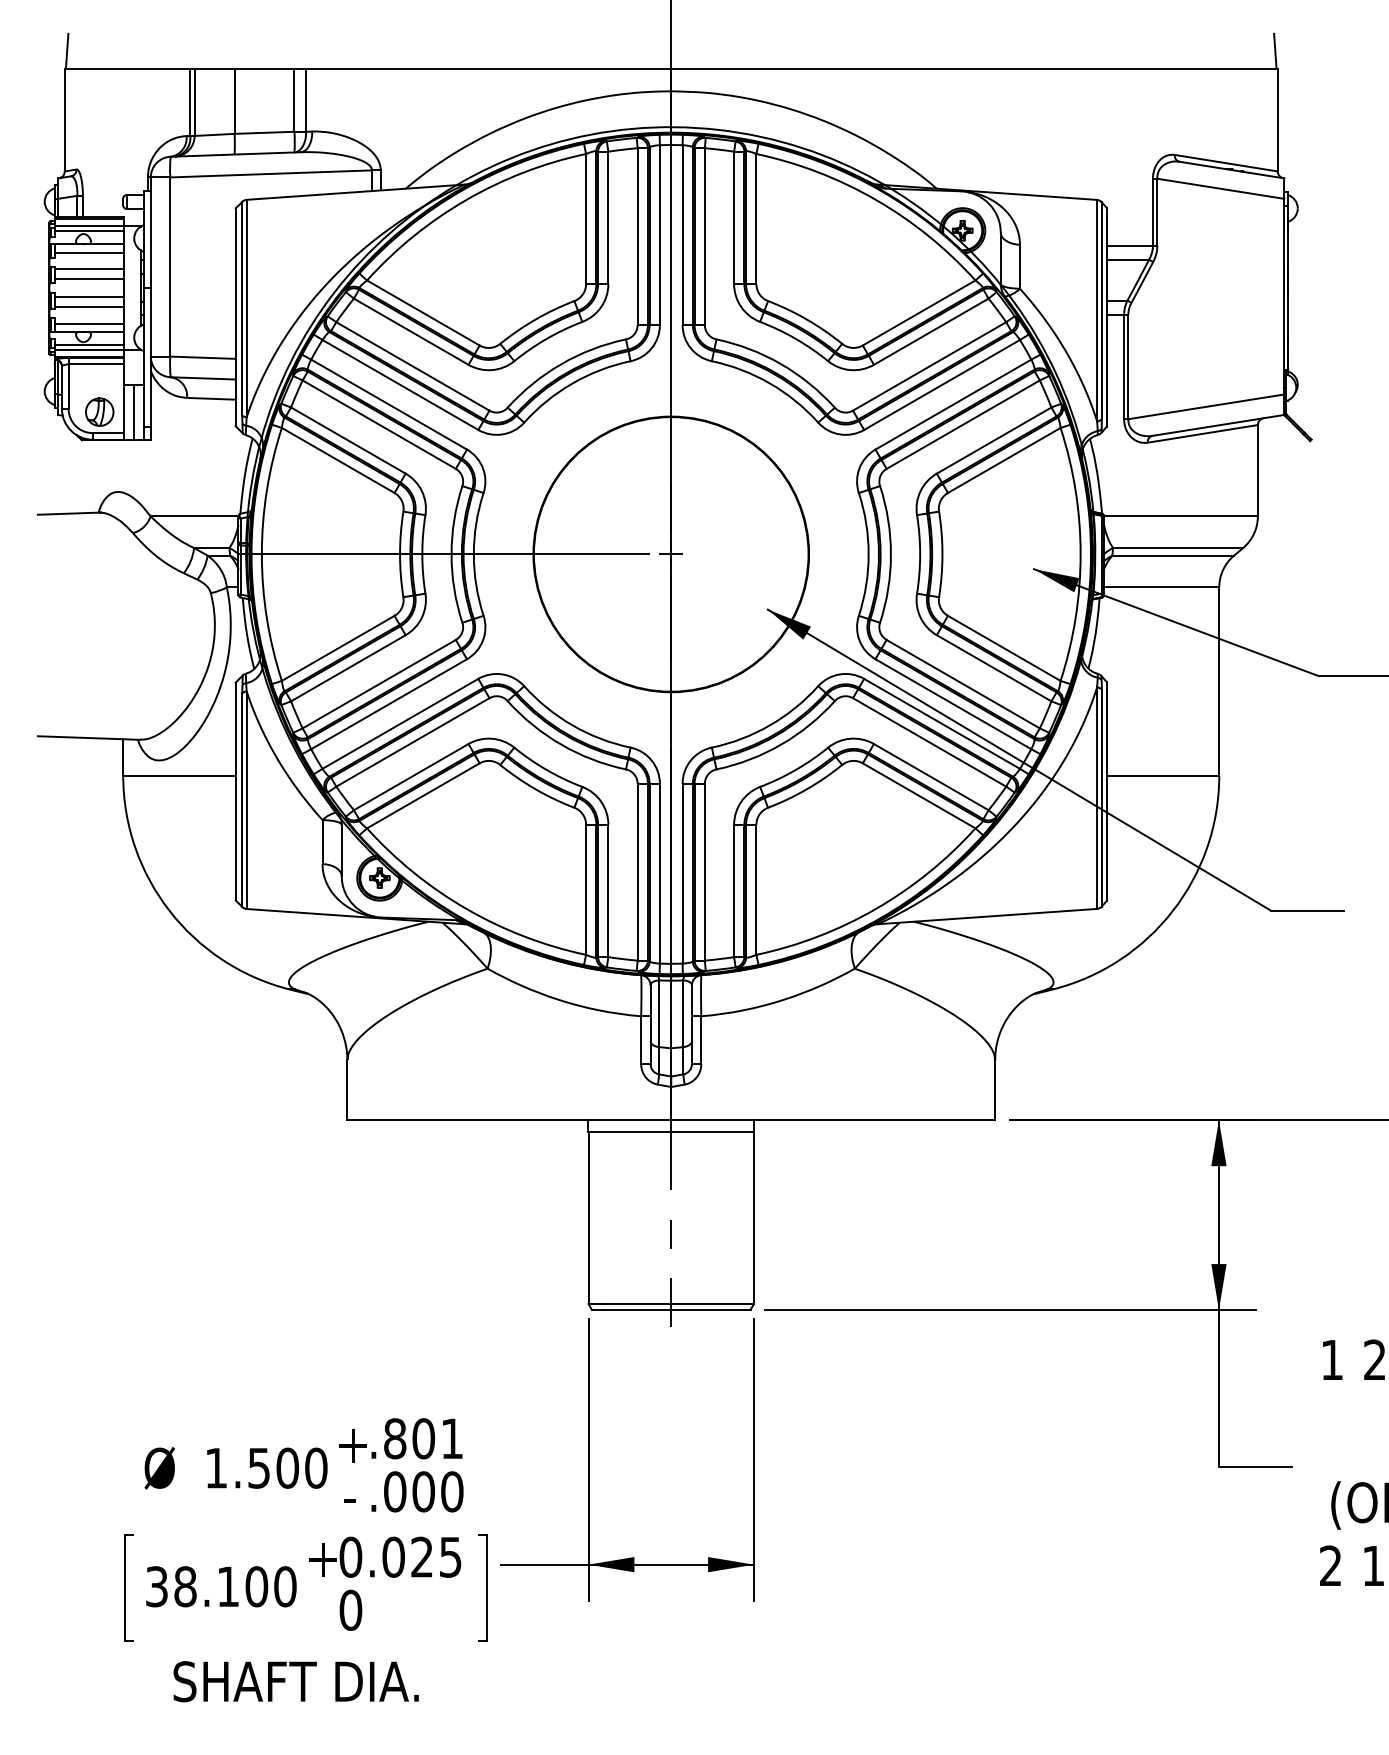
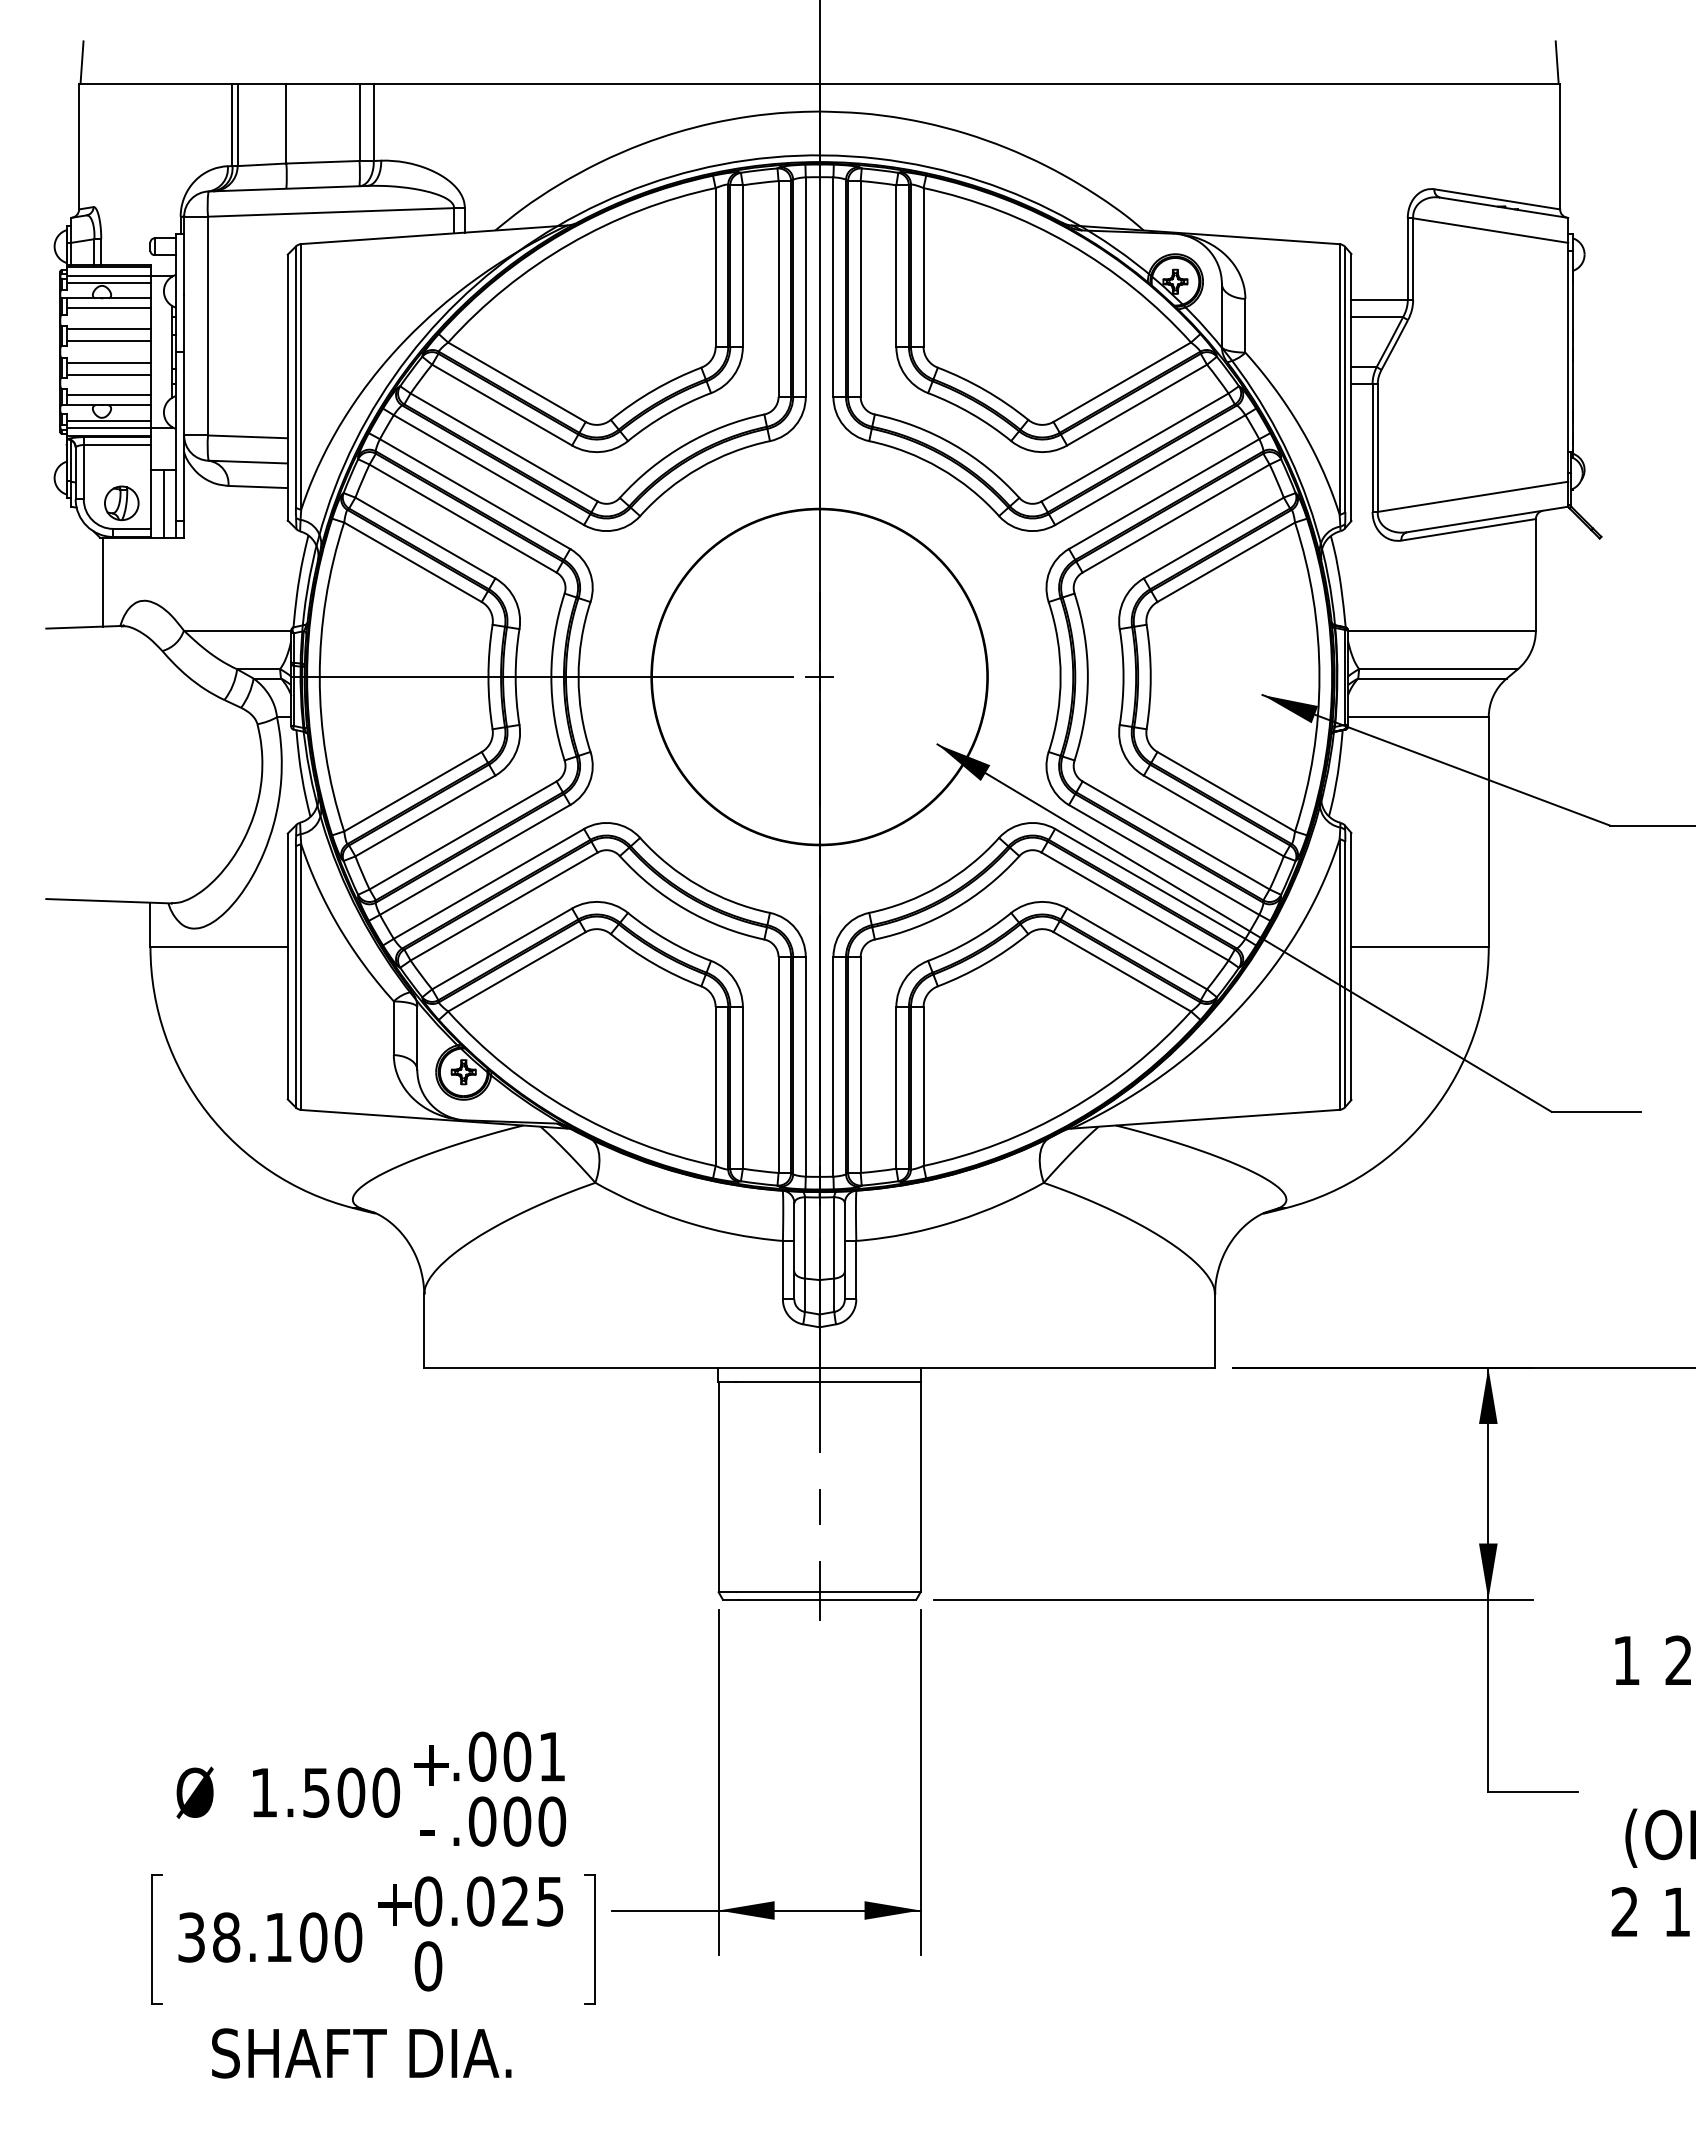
line: (84, 476) -> (103, 581), added
text: (395, 1438) -> (482, 1756), .801 -> .001

